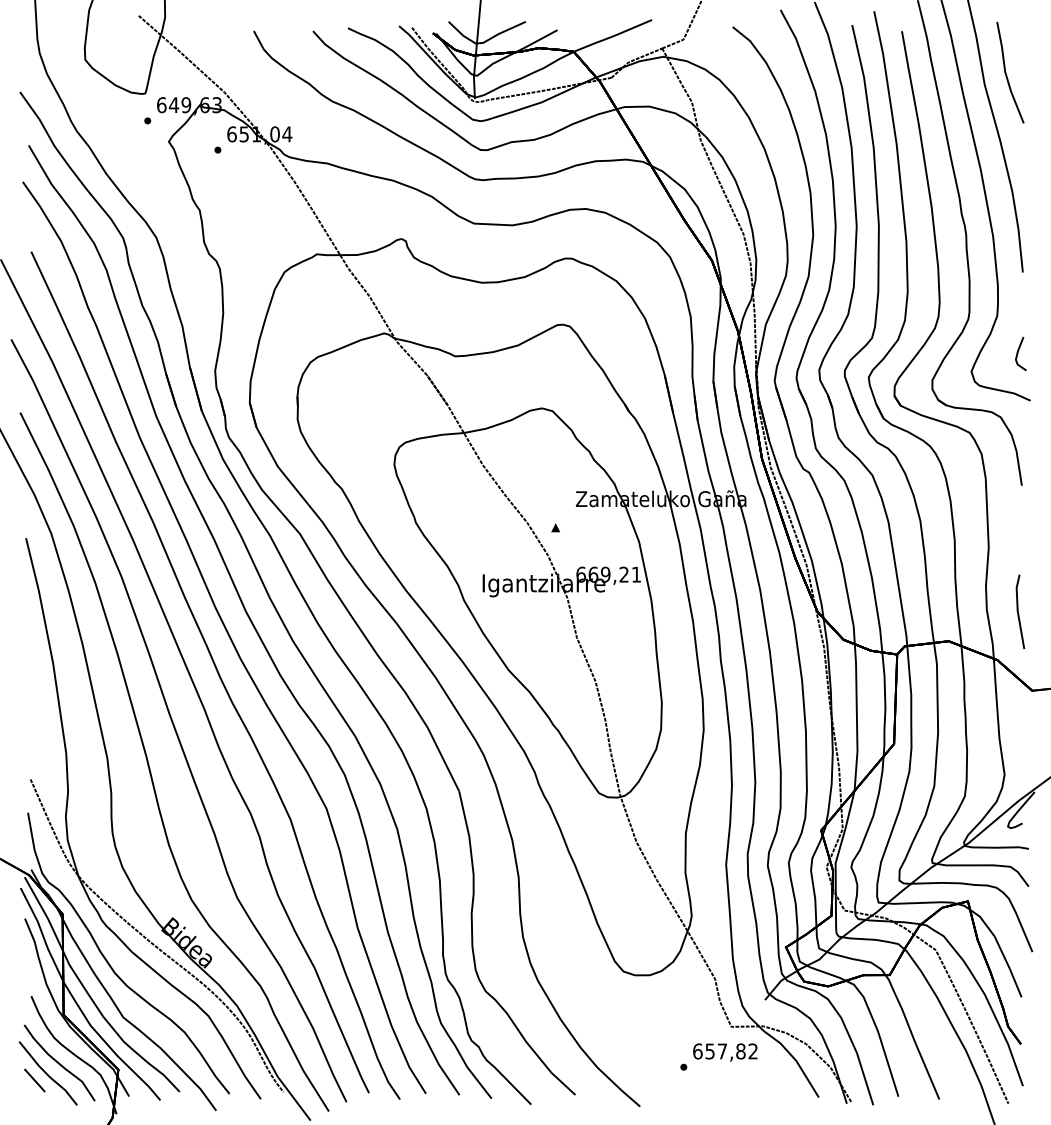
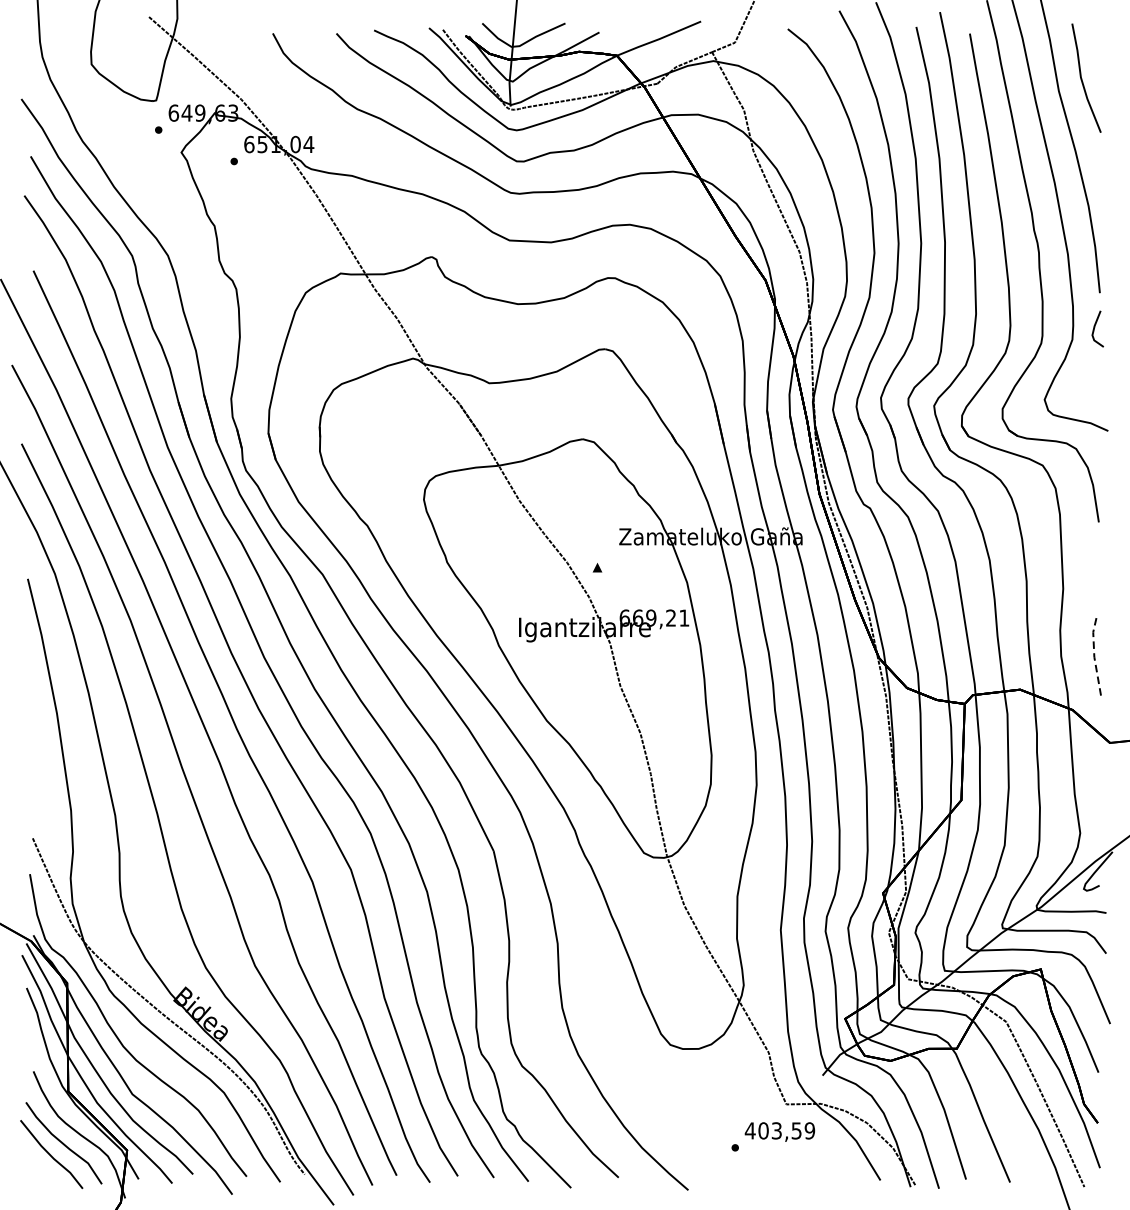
line: (1018, 354) -> (1095, 329), moved
line: (1017, 610) -> (1094, 656), solid -> dashed
text: (724, 1051) -> (779, 1130), 657,82 -> 403,59
line: (34, 1080) -> (36, 1162), removed

